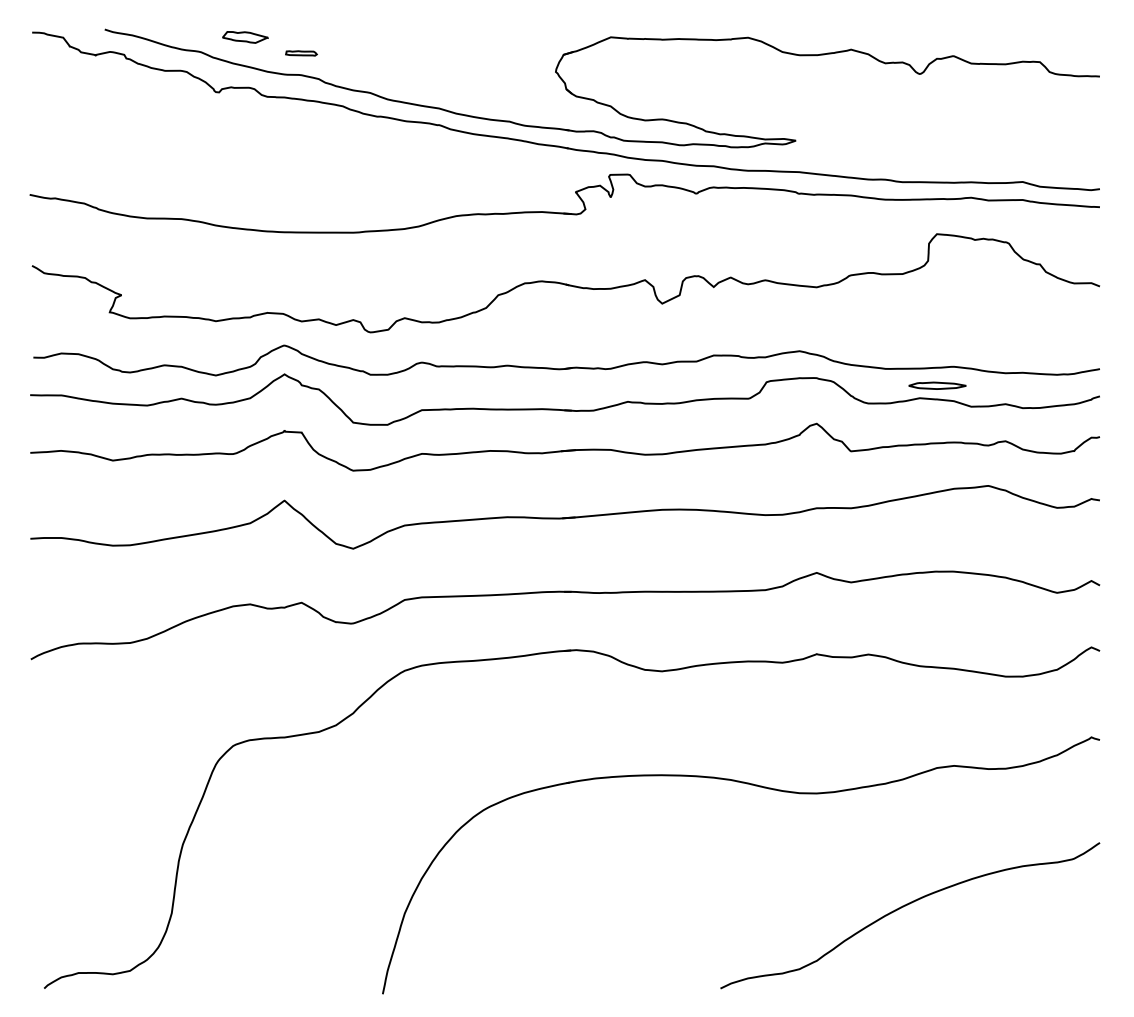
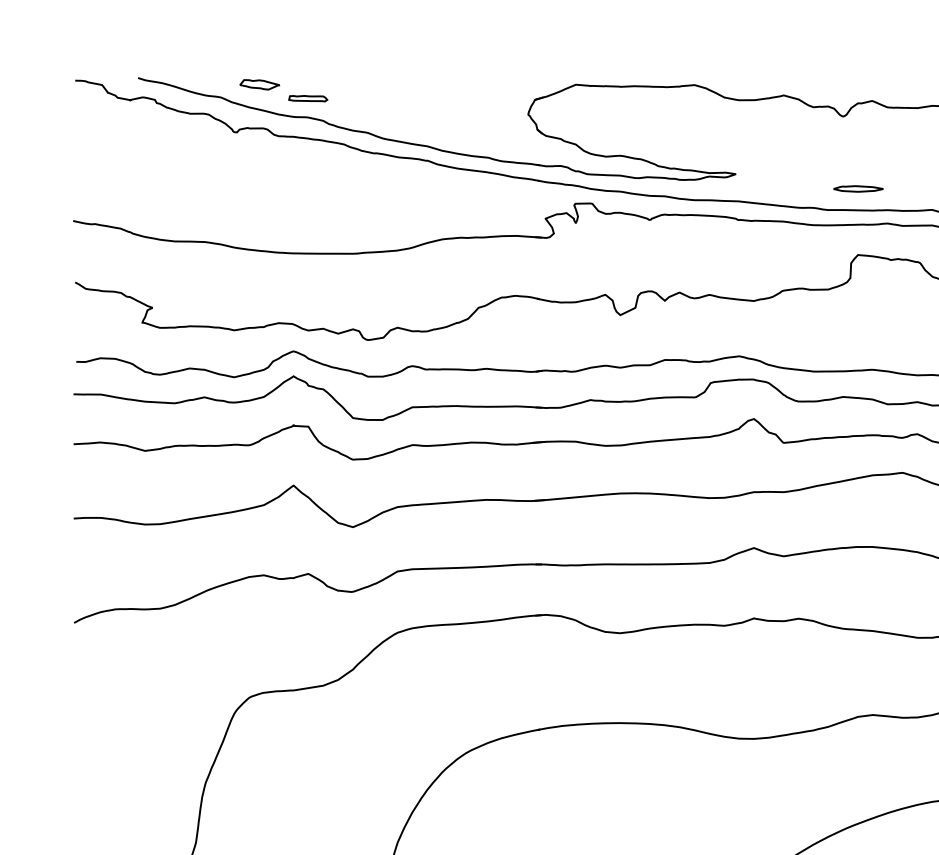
part: (301, 53) -> (308, 98), size x1.43
part: (937, 385) -> (858, 188), moved

